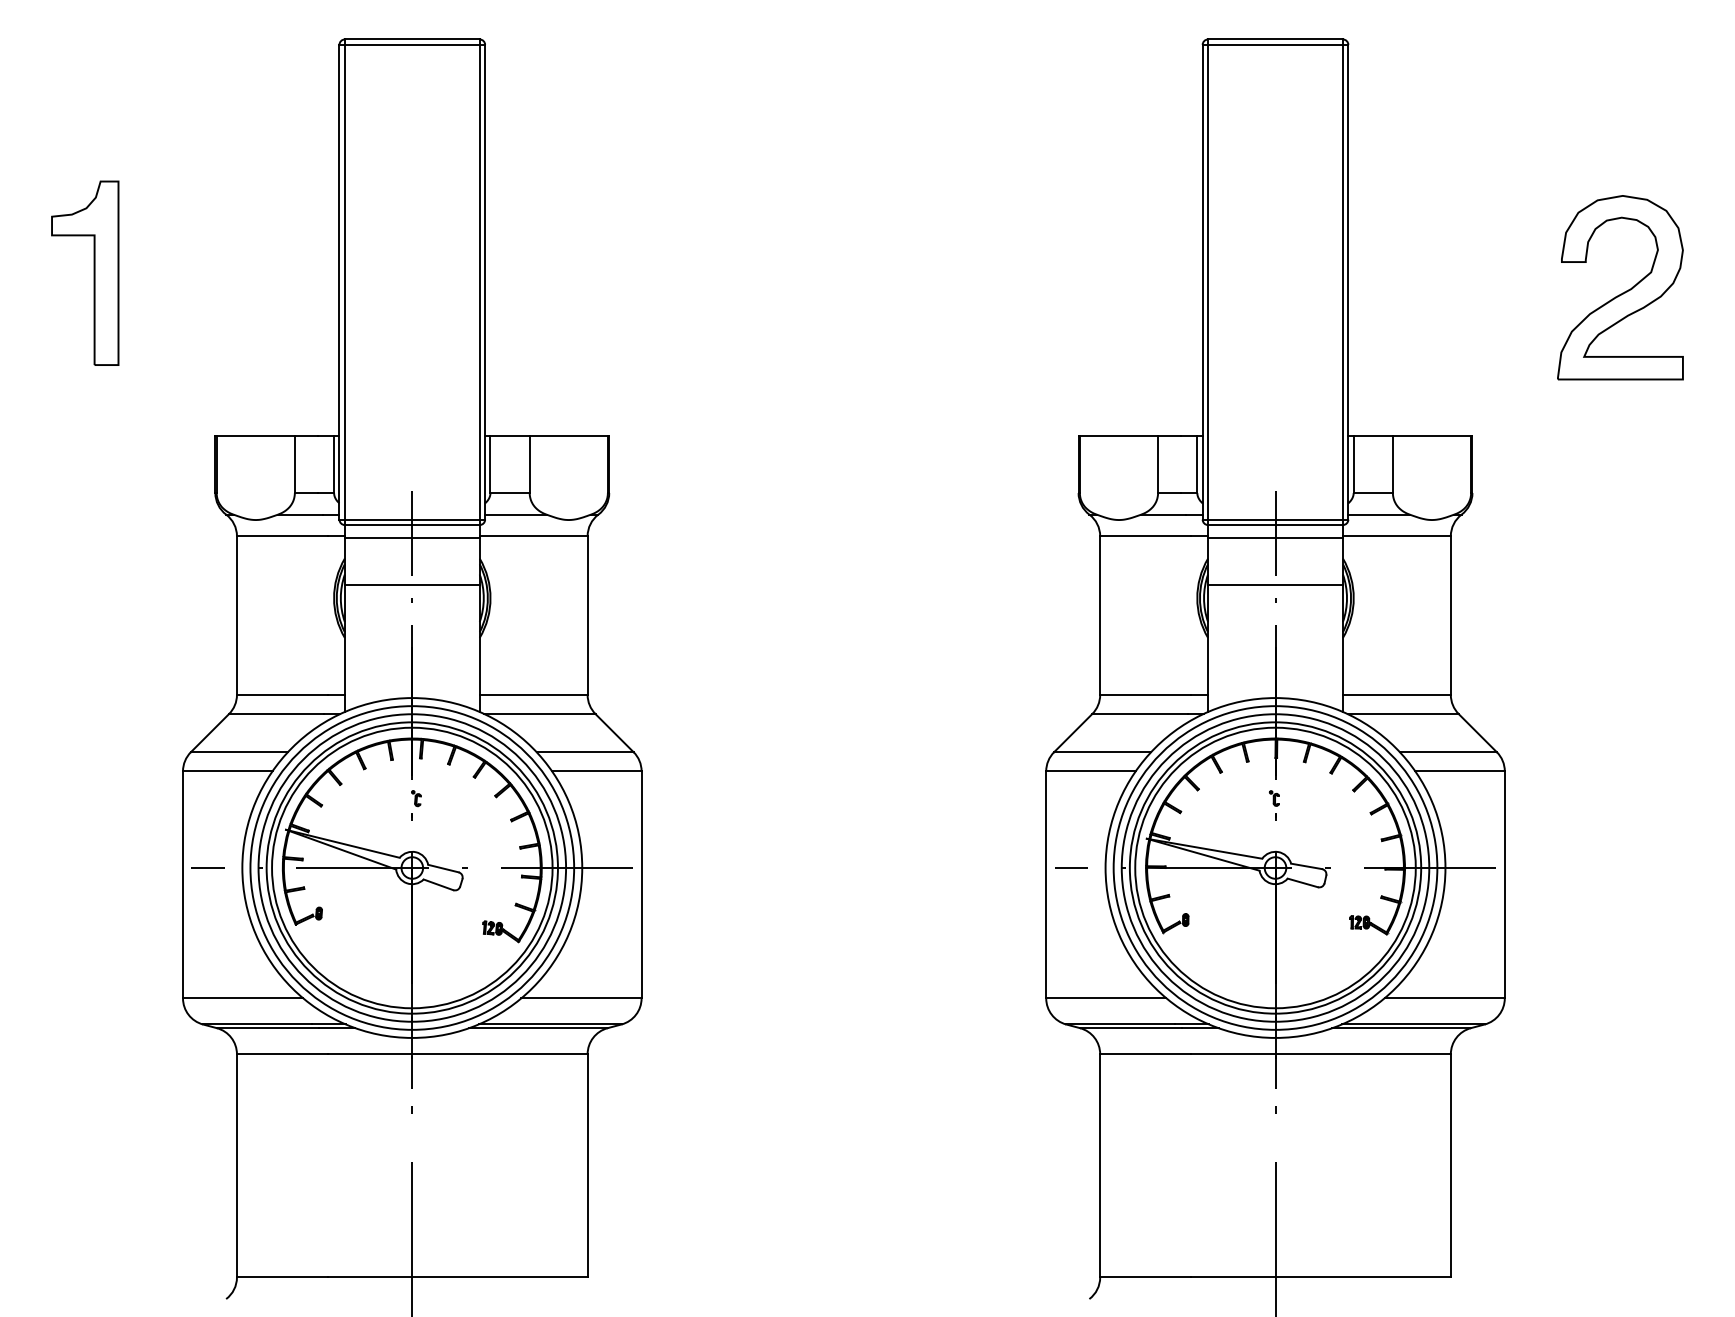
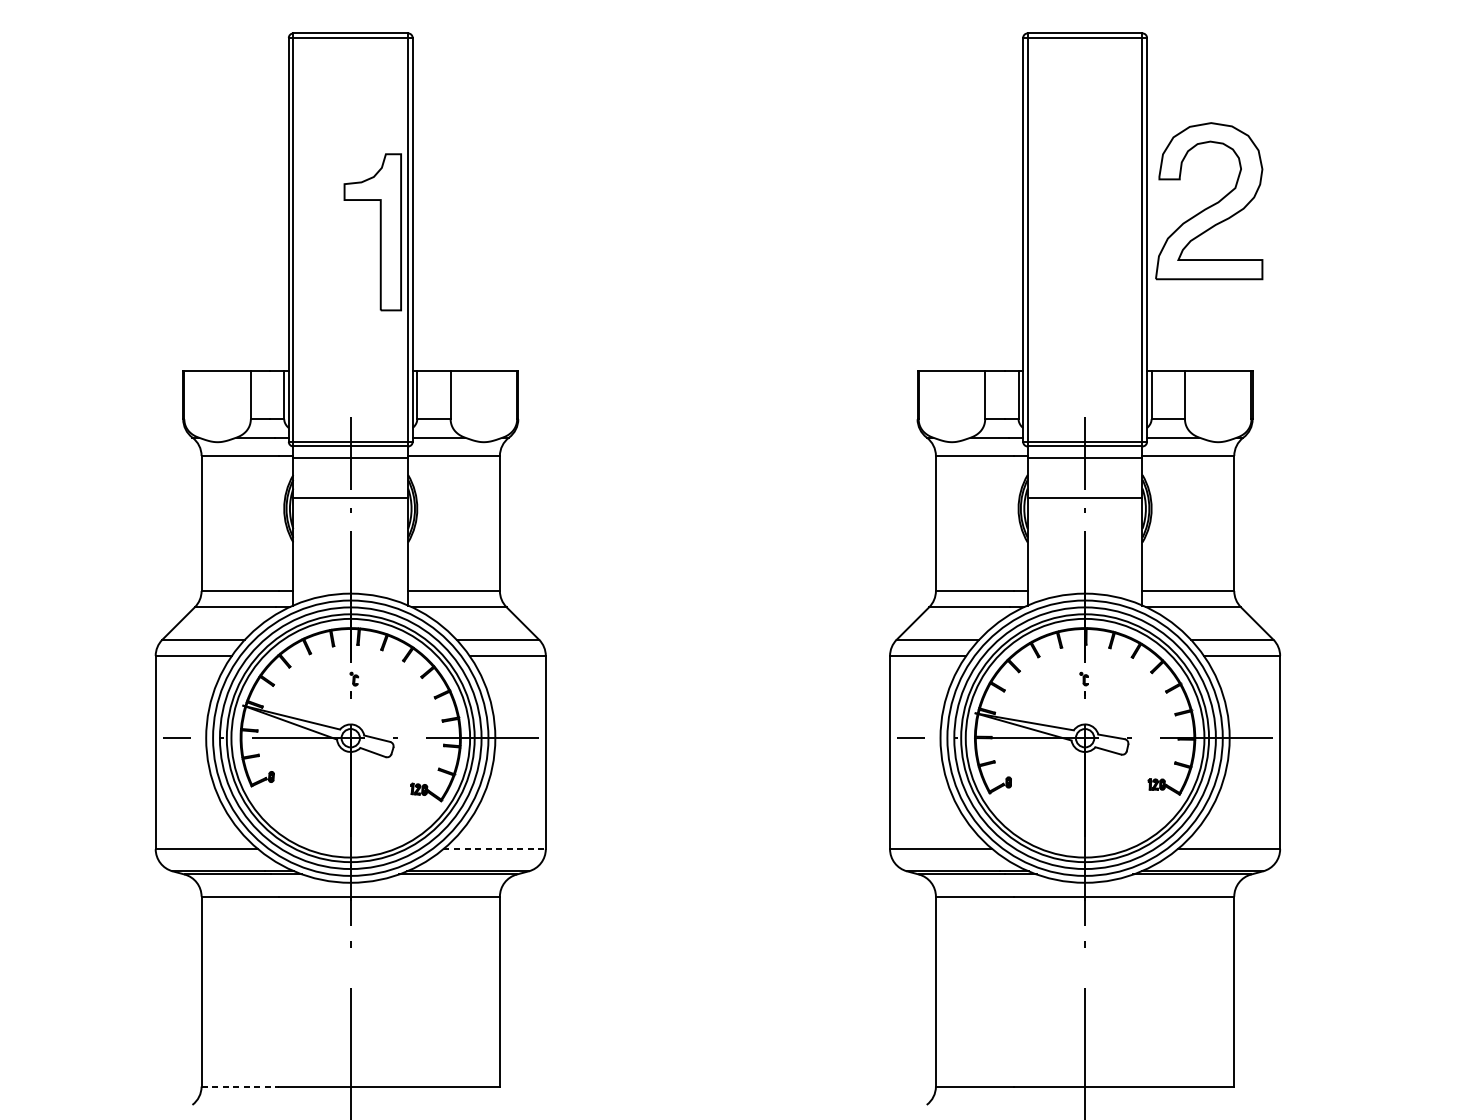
part: (93, 272) -> (379, 231), moved
part: (1620, 287) -> (1209, 201), moved
line: (581, 998) -> (494, 849), solid -> dashed
line: (282, 1277) -> (240, 1086), solid -> dashed

